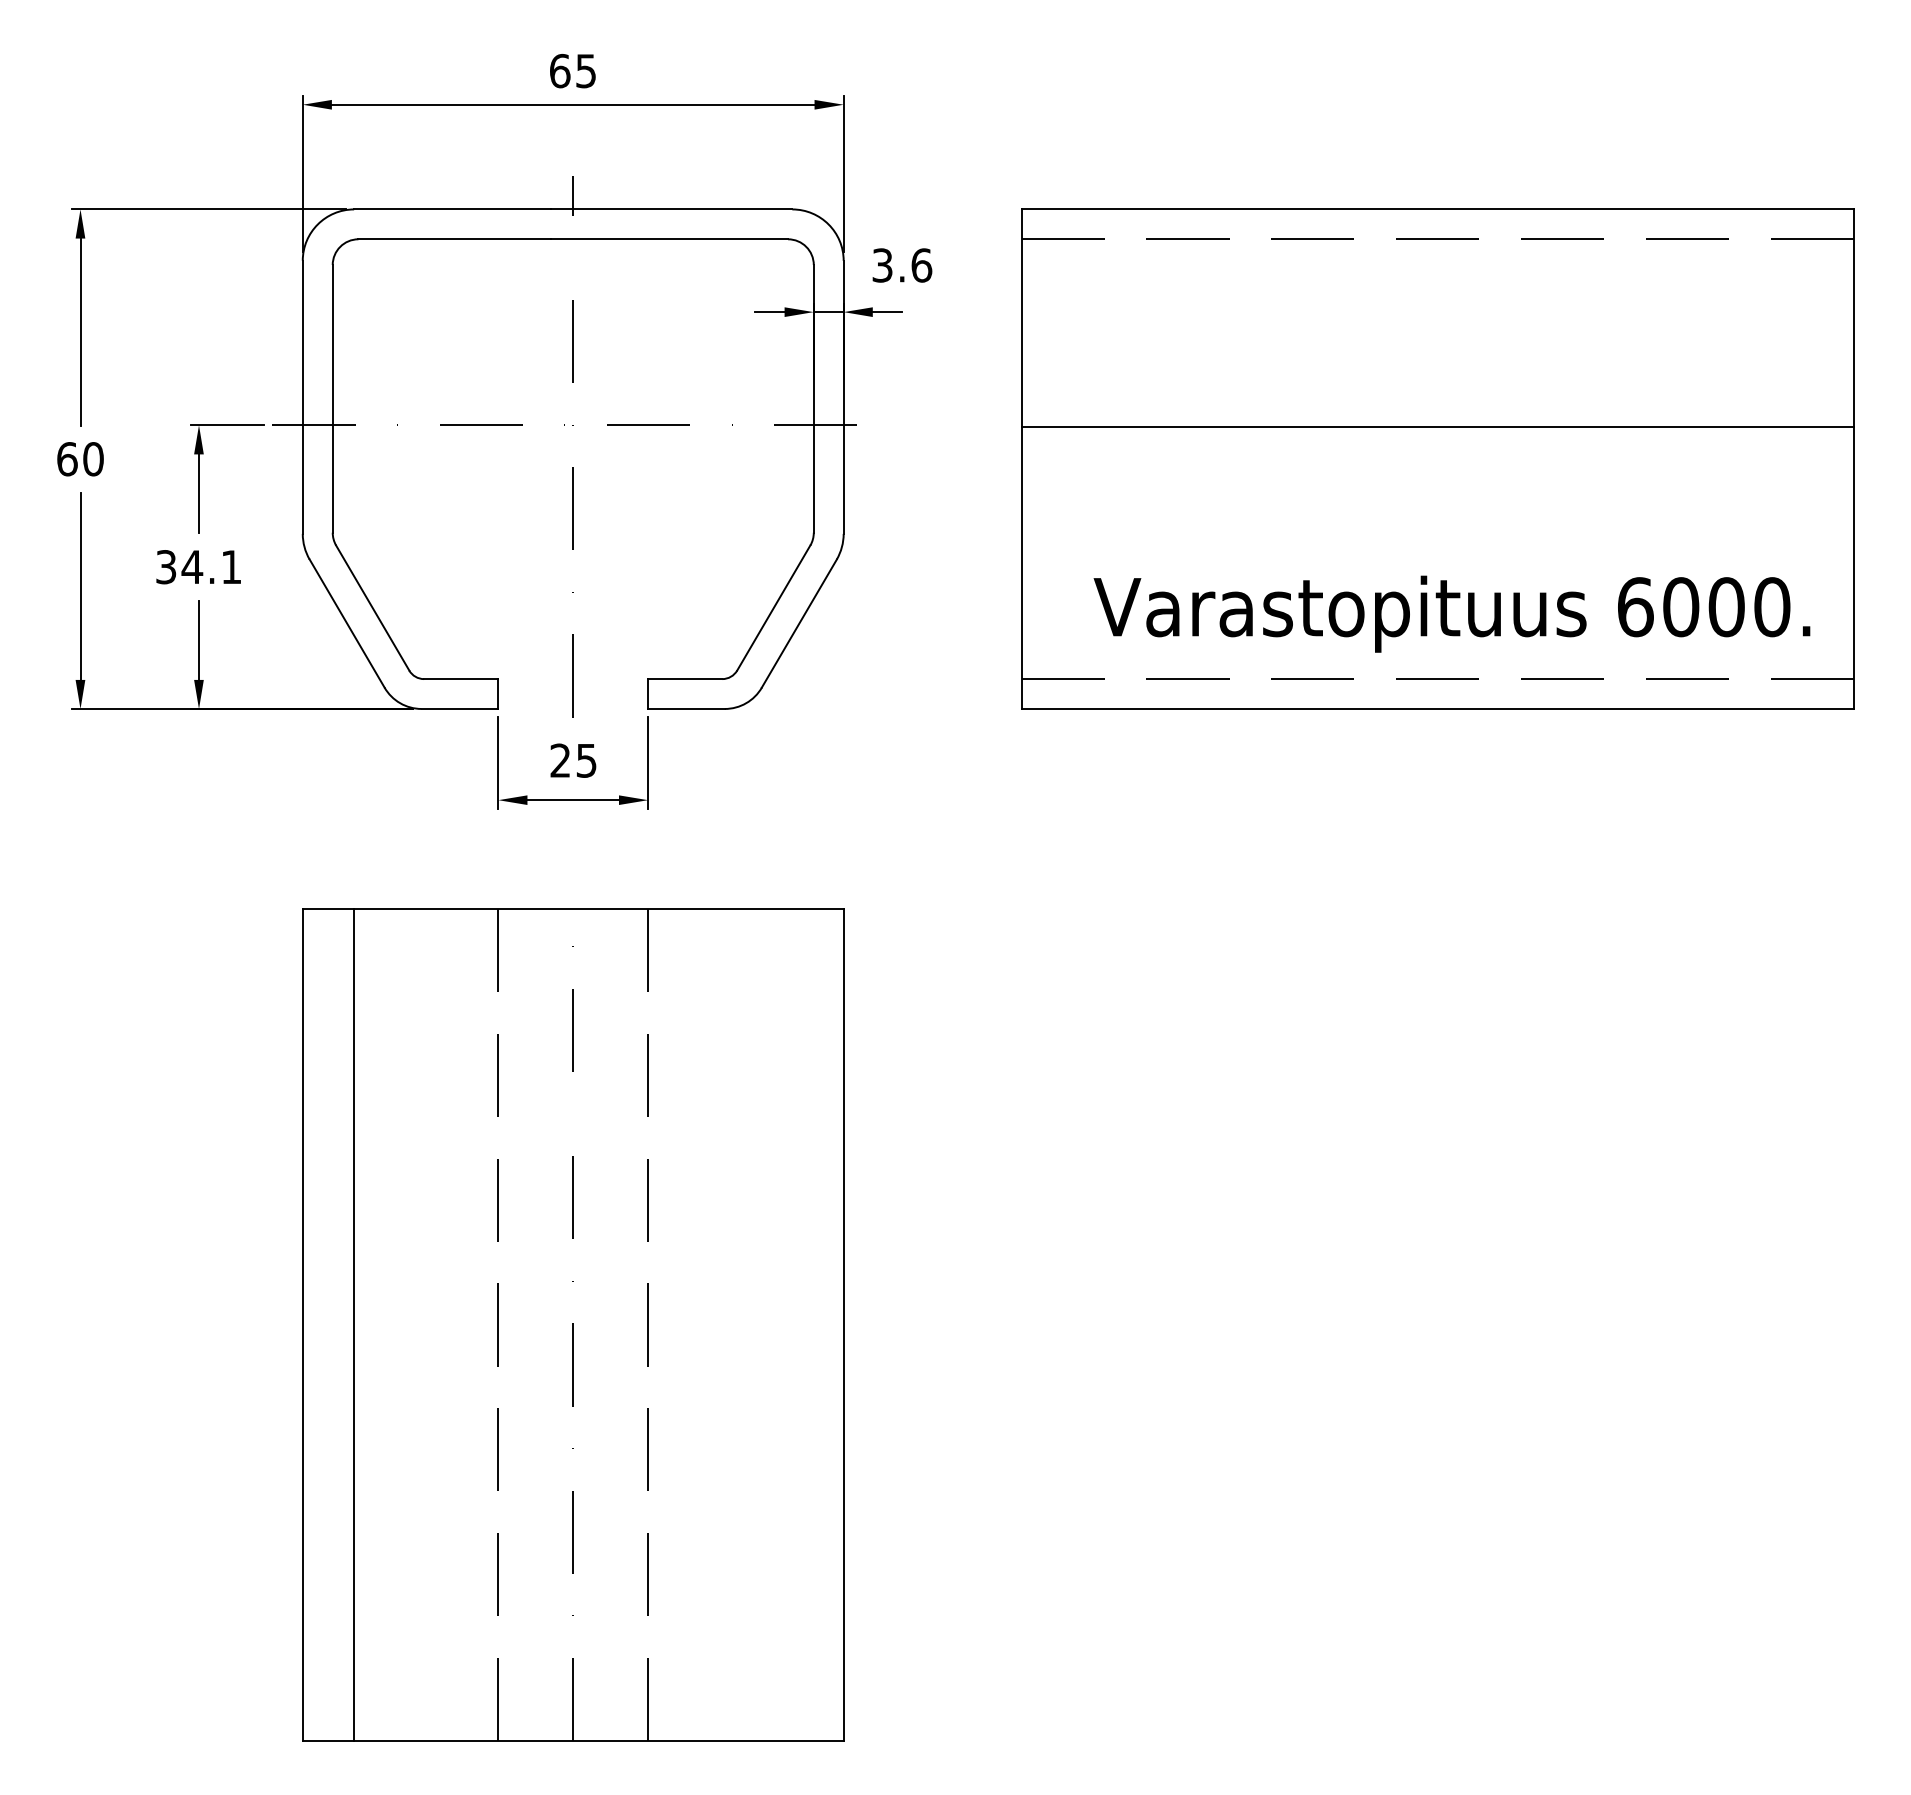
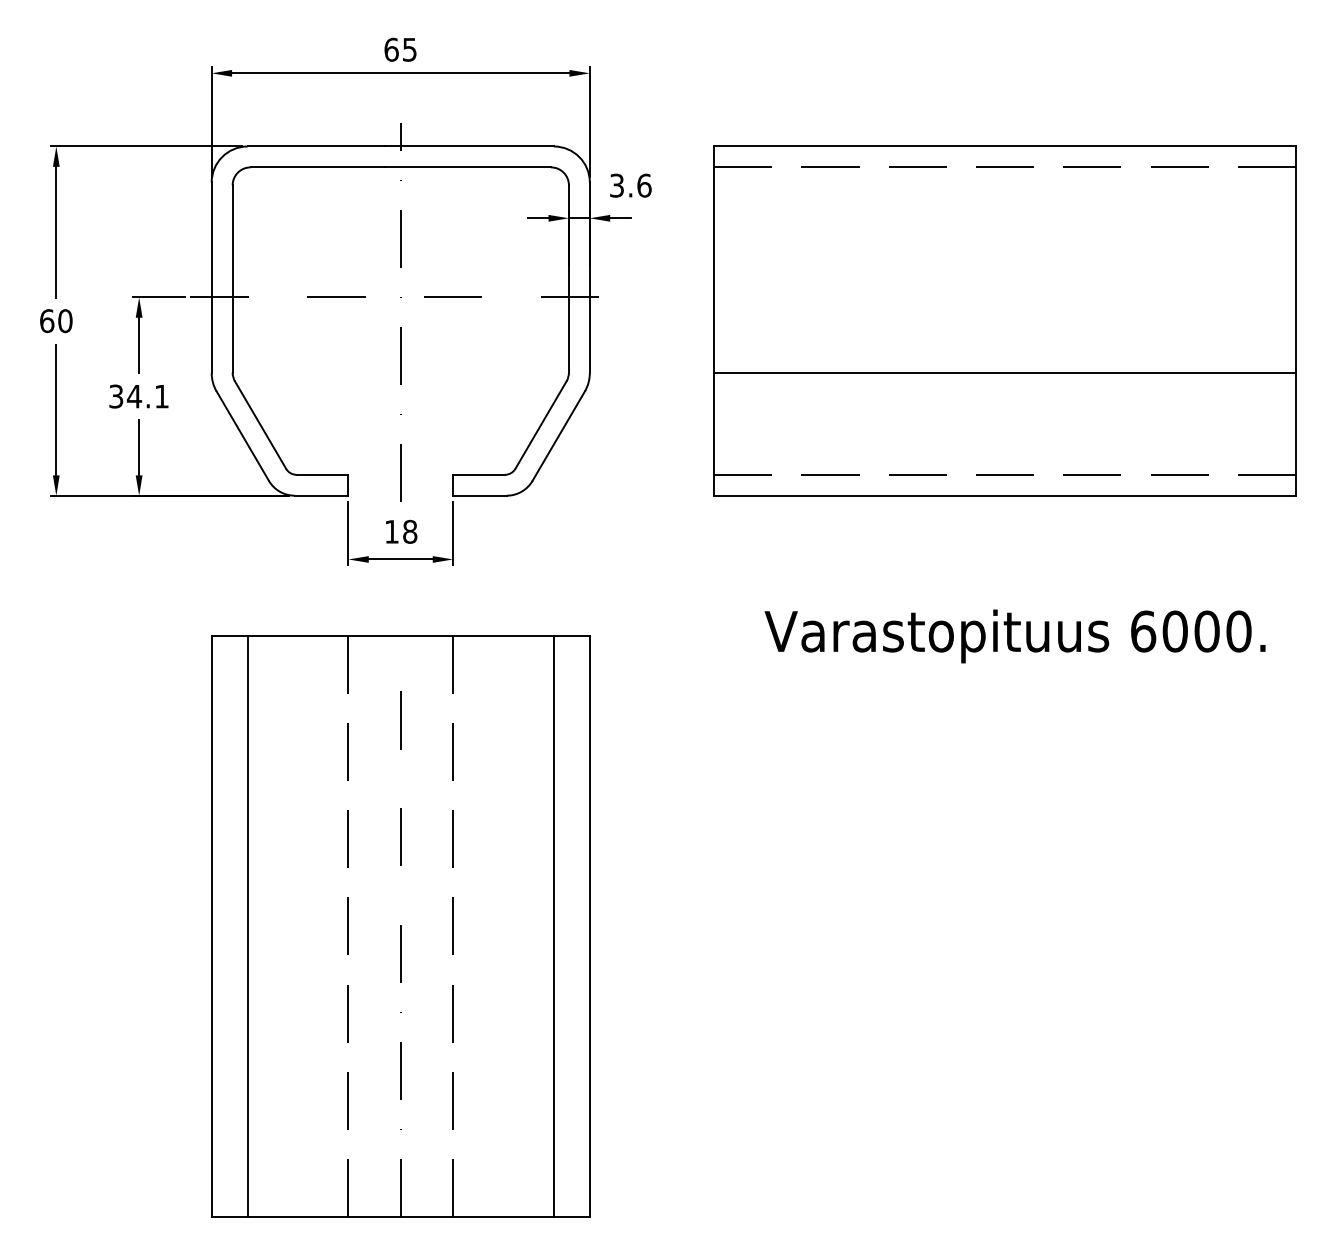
line: (1436, 426) -> (1004, 373), moved
text: (1451, 614) -> (1014, 636), moved
text: (574, 760) -> (401, 531), 25 -> 18
line: (791, 1325) -> (553, 926), added

